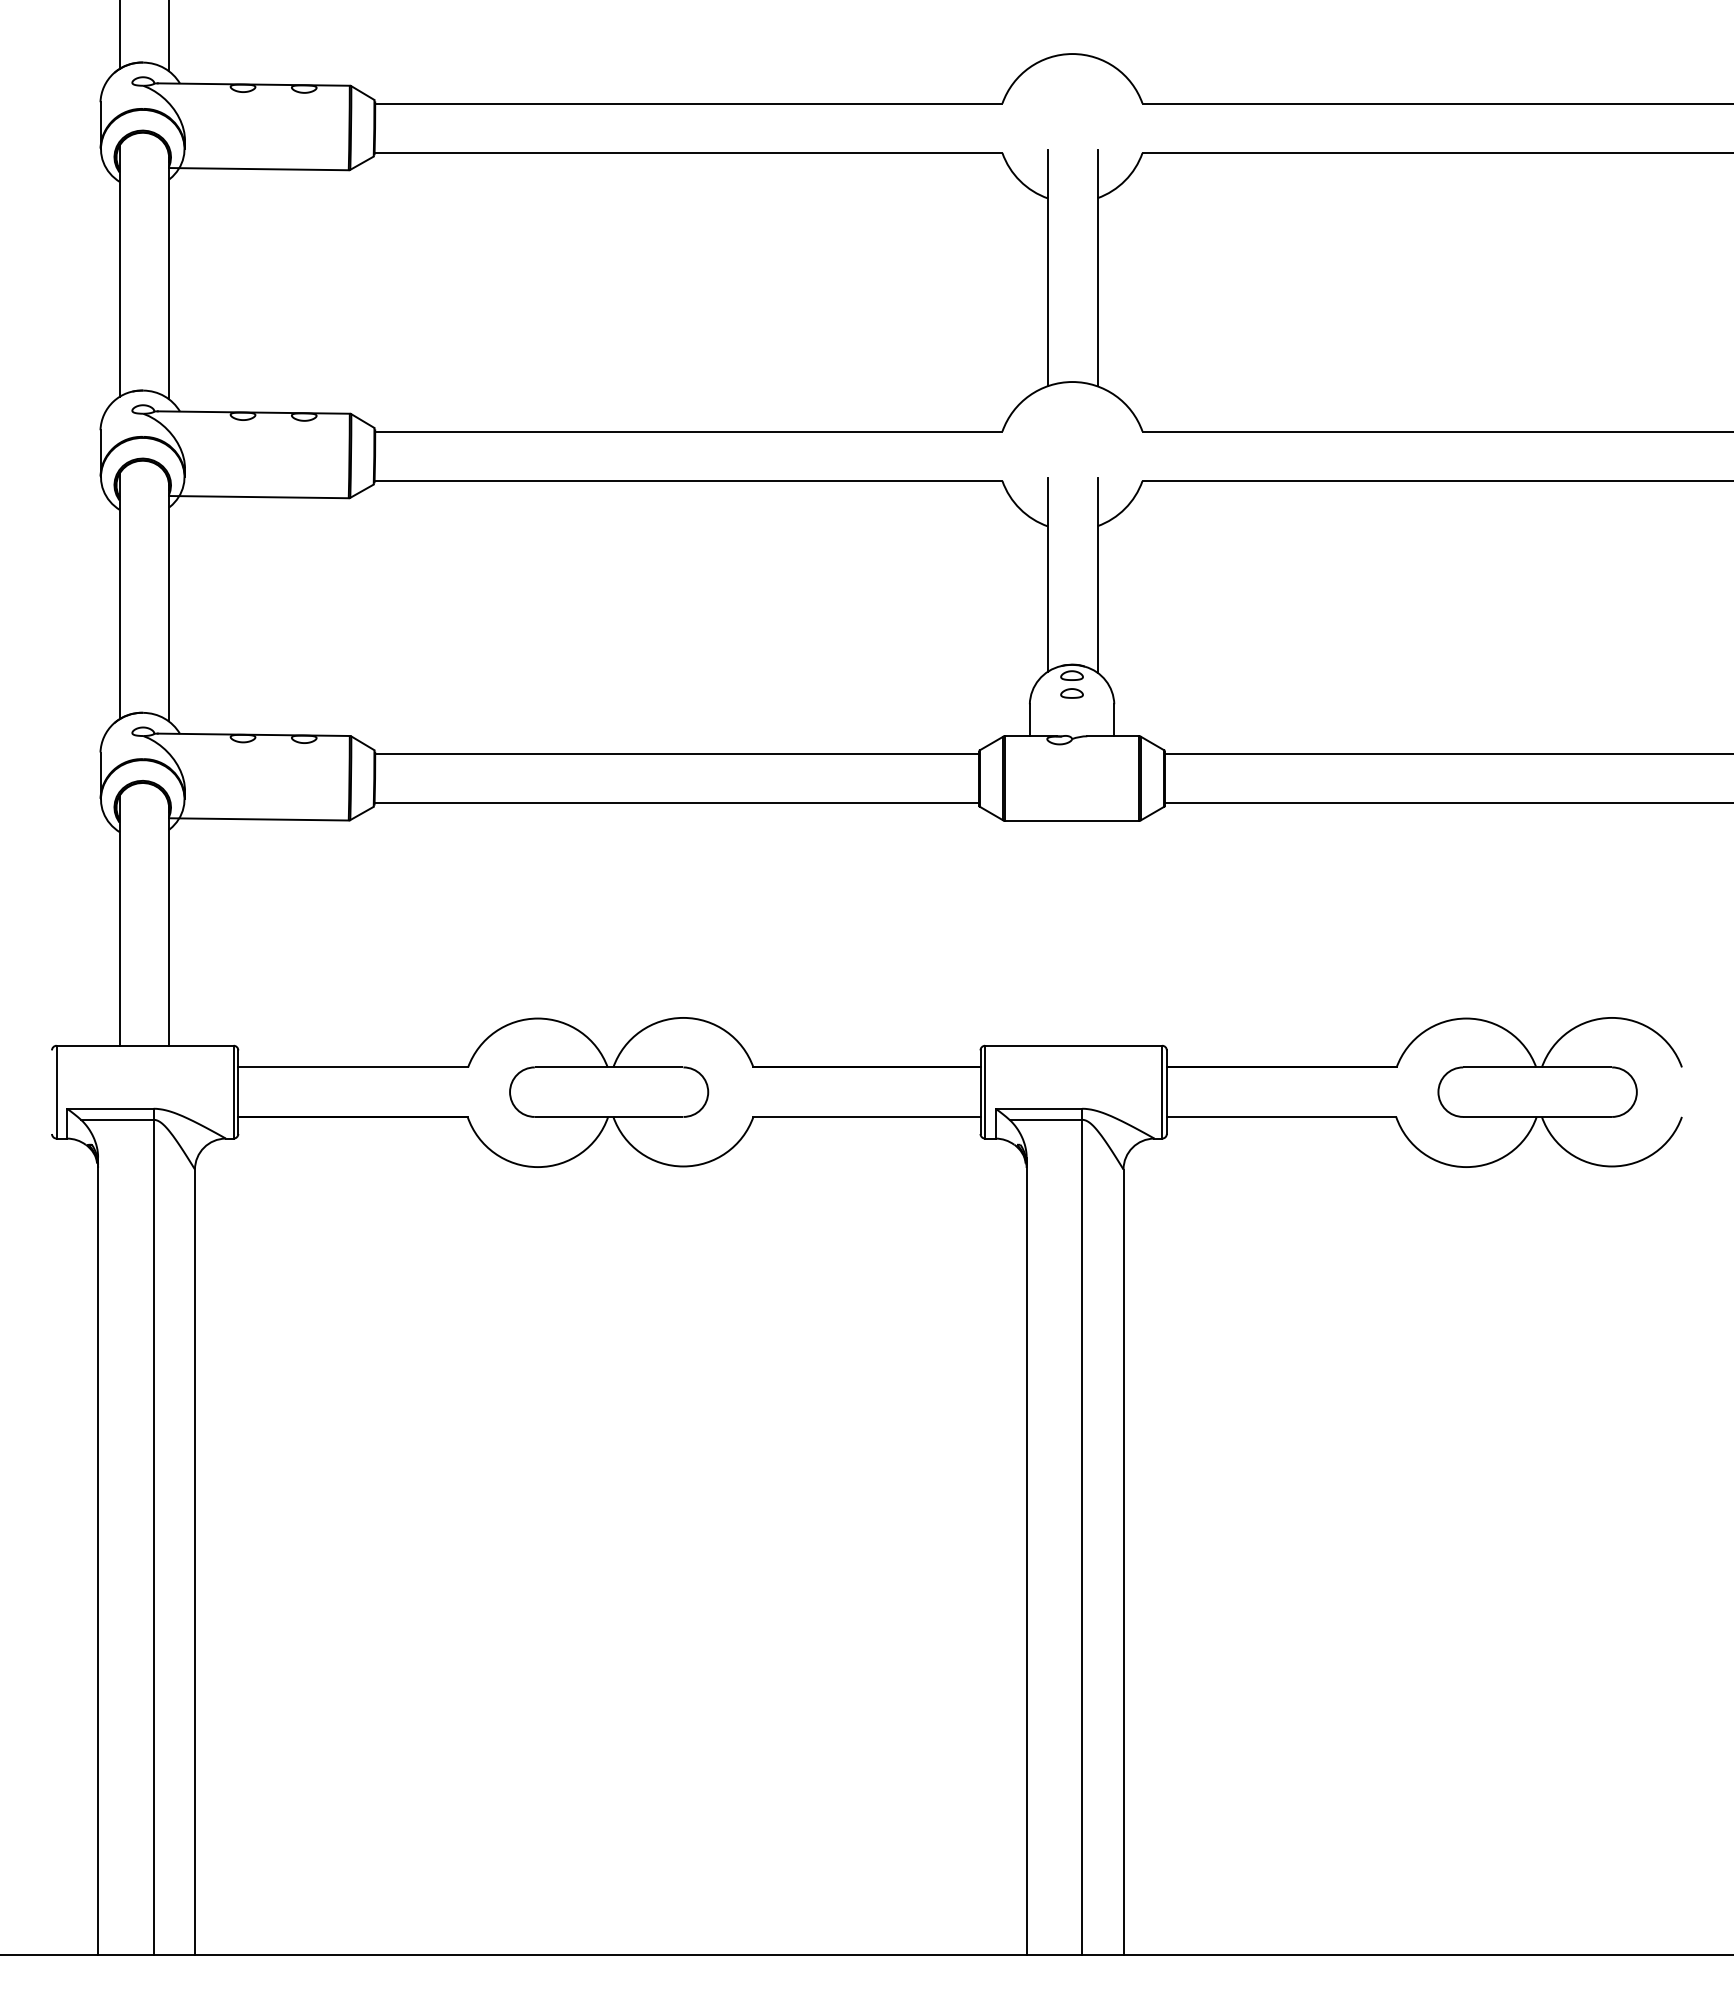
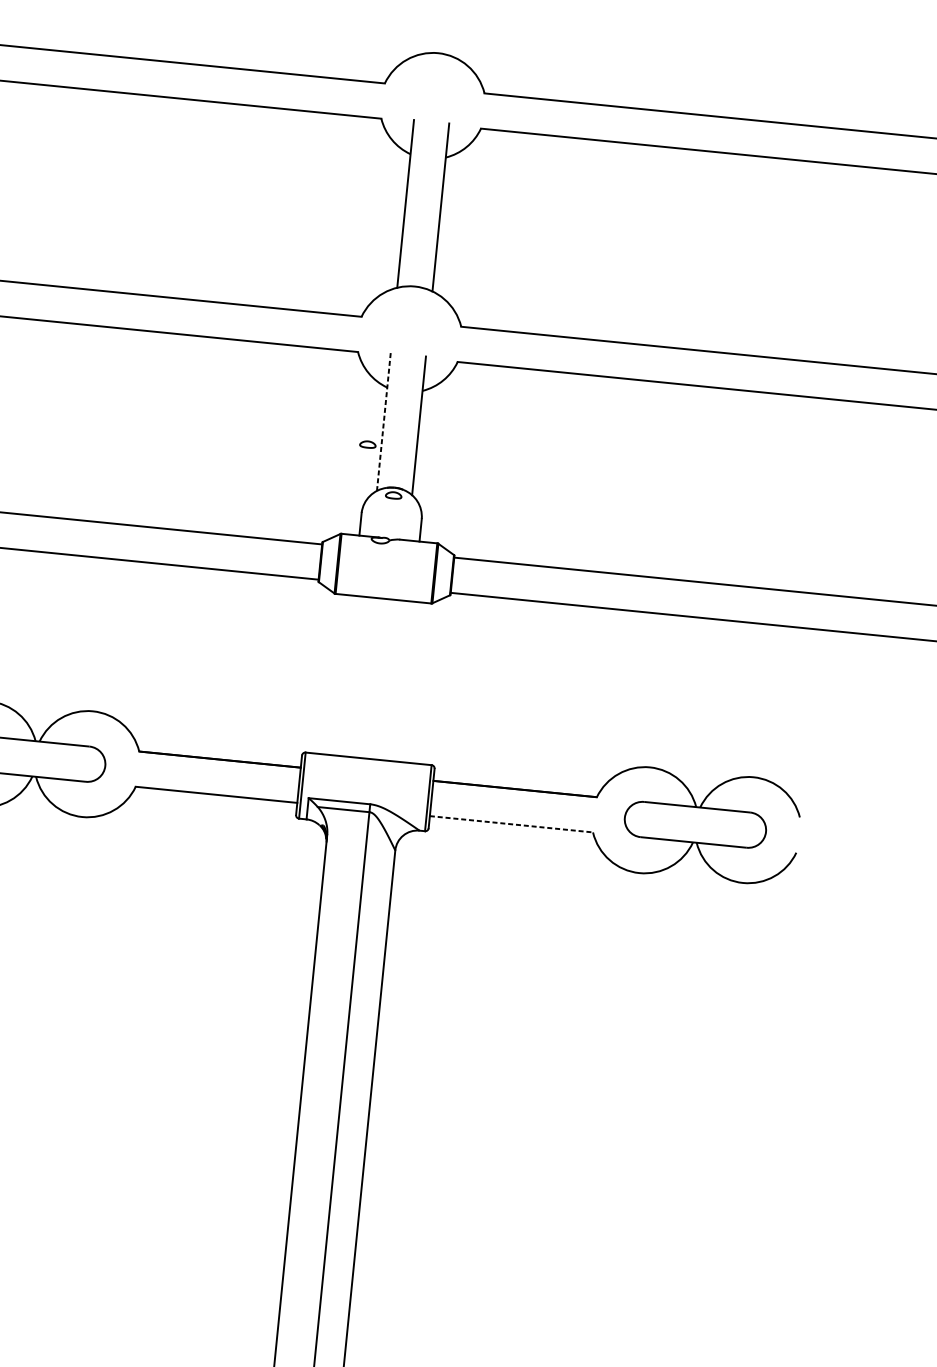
line: (1048, 574) -> (384, 421), solid -> dashed
part: (1071, 693) -> (367, 444), moved
line: (1281, 1116) -> (511, 823), solid -> dashed

